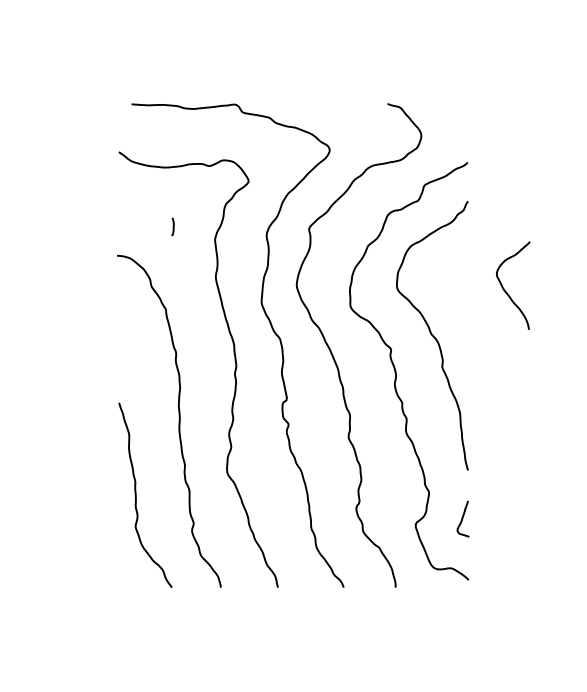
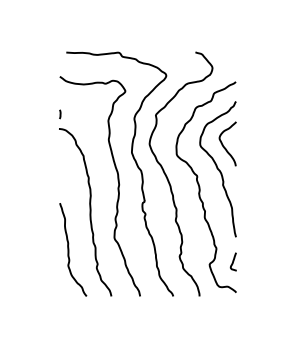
curve: (173, 227) -> (60, 114), moved
curve: (504, 286) -> (223, 144), moved

